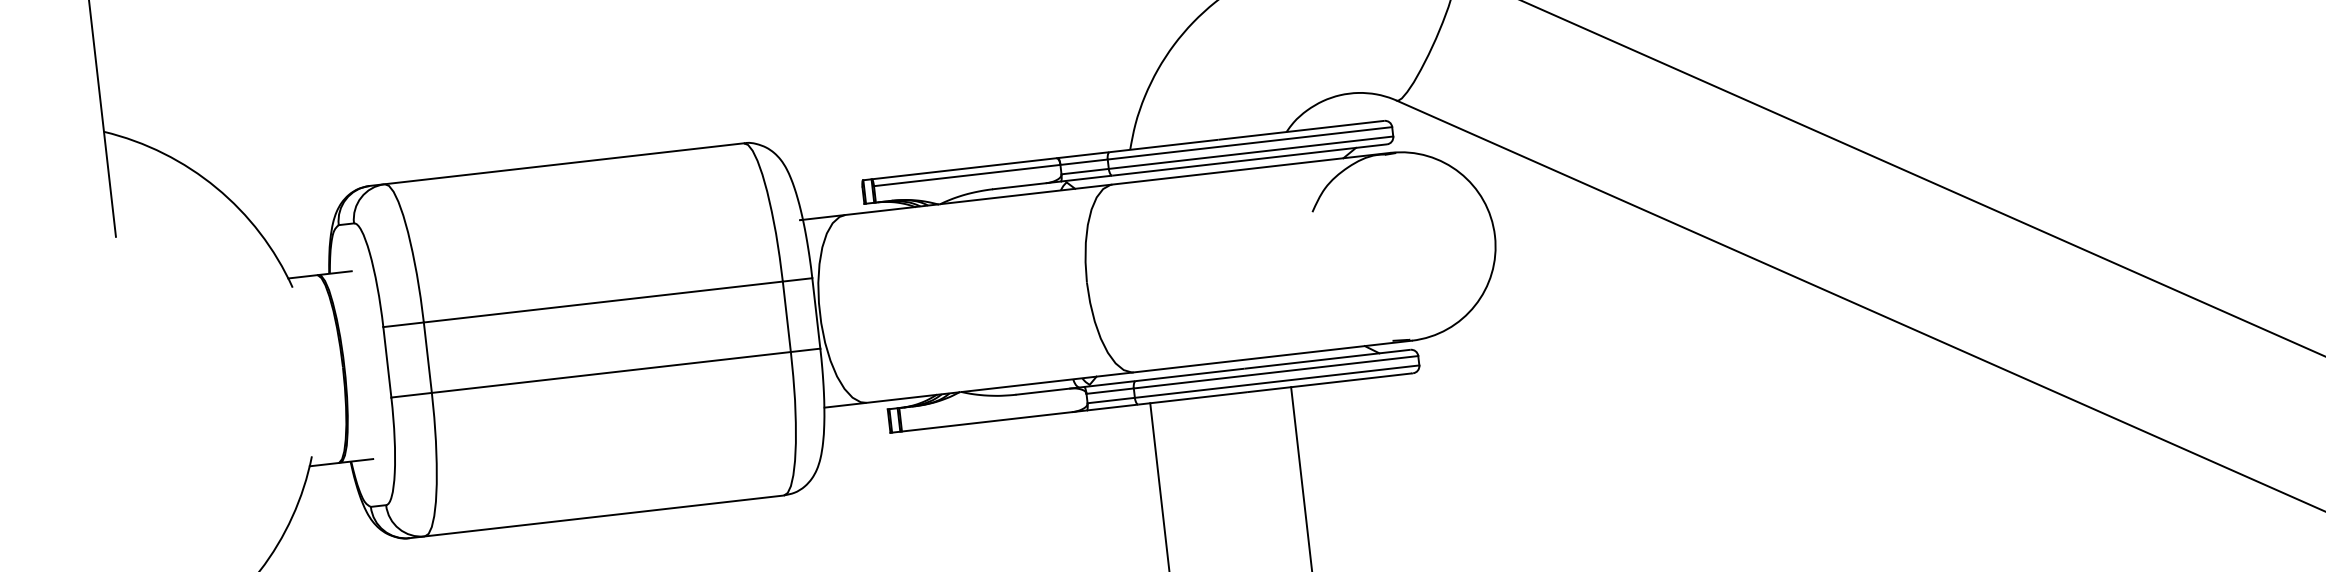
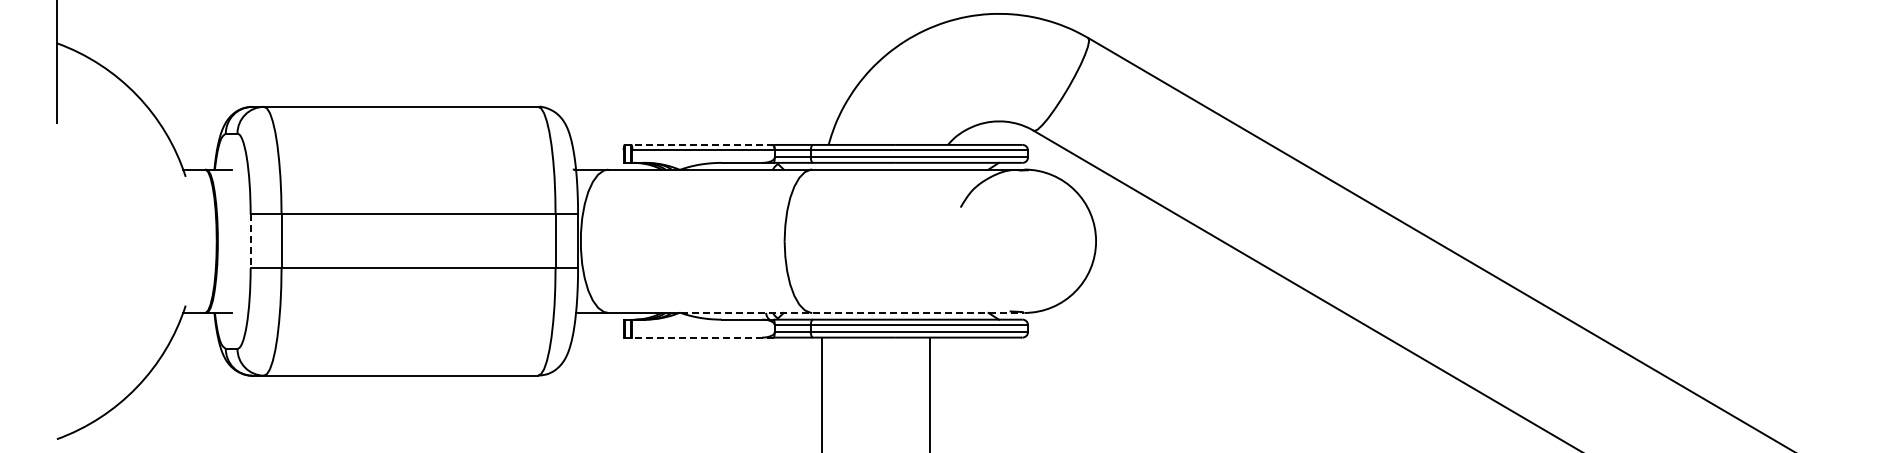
line: (959, 168) -> (698, 144), solid -> dashed
line: (387, 362) -> (250, 241), solid -> dashed
line: (1186, 365) -> (852, 312), solid -> dashed
line: (988, 421) -> (698, 337), solid -> dashed

